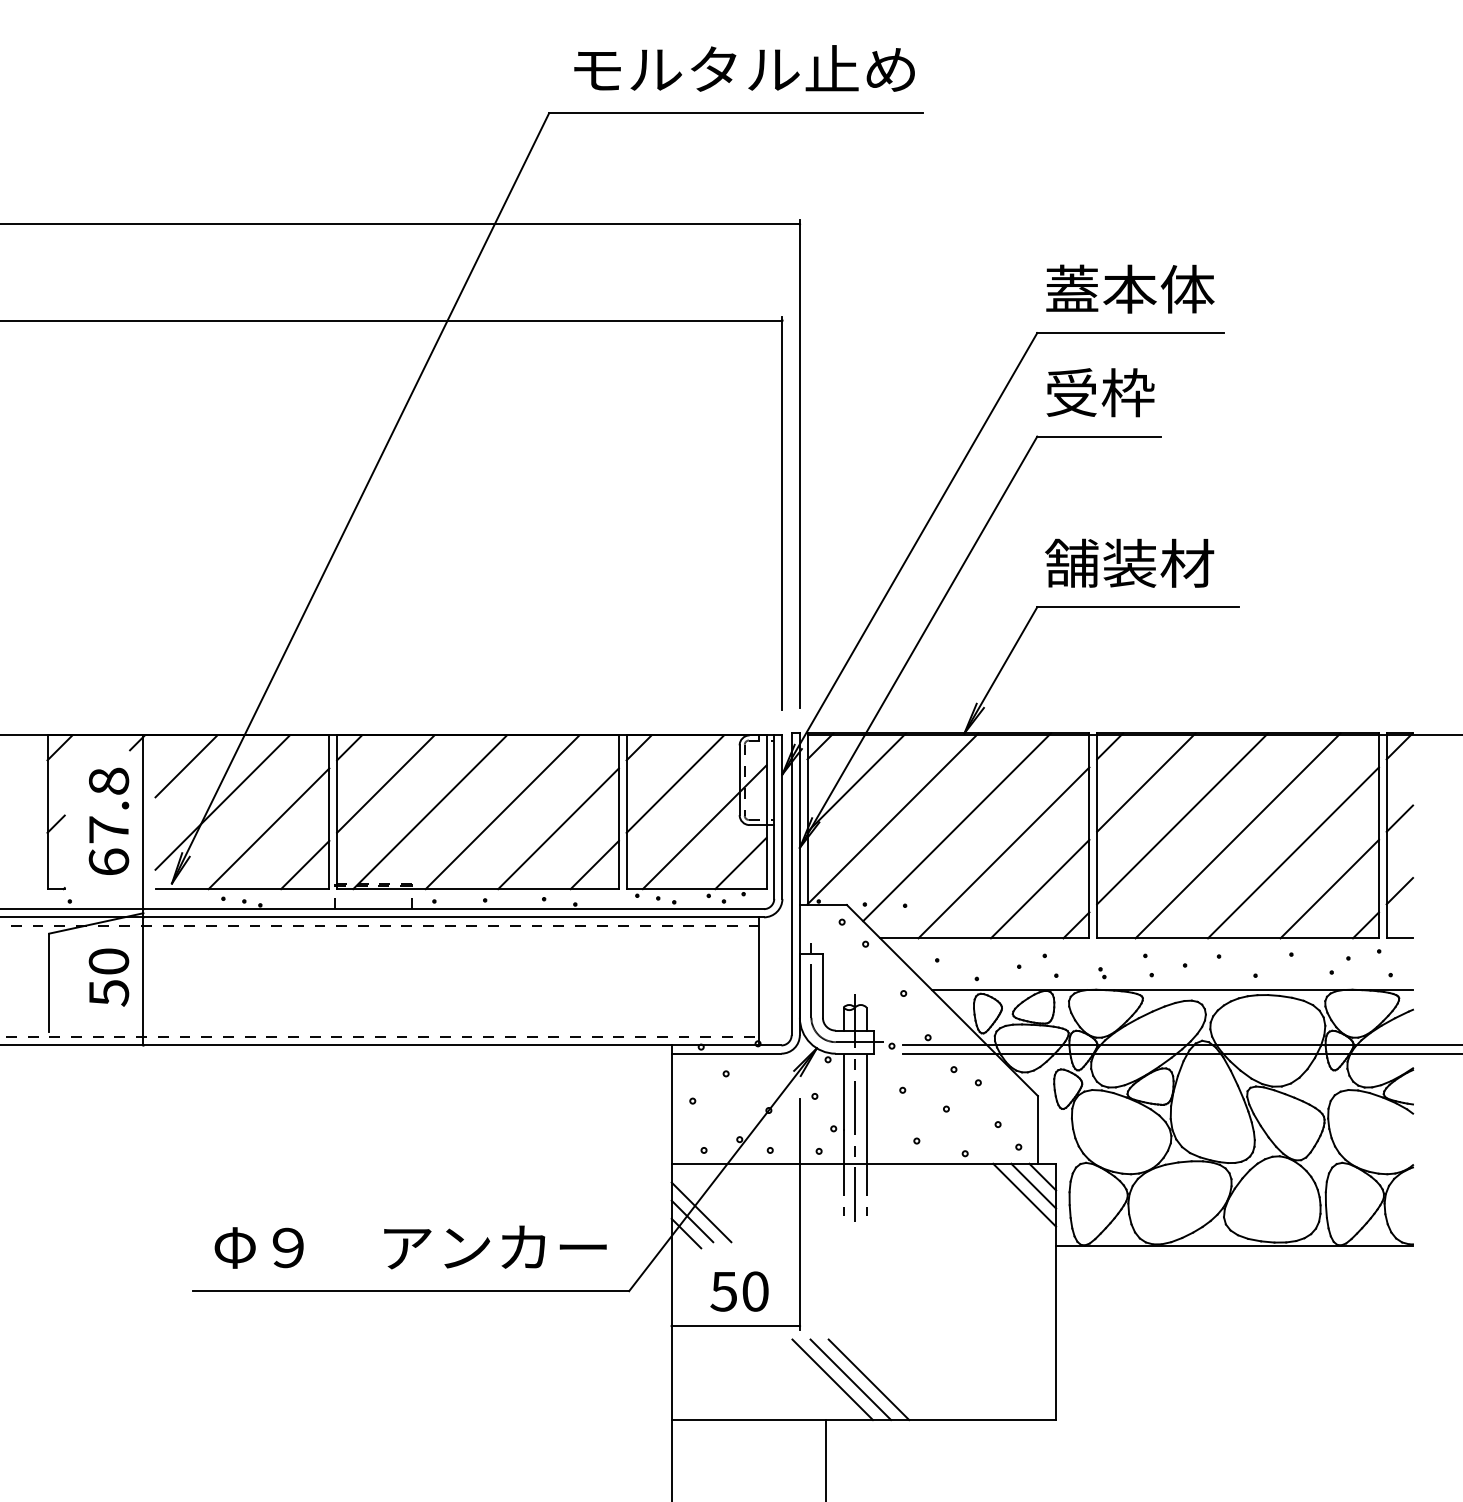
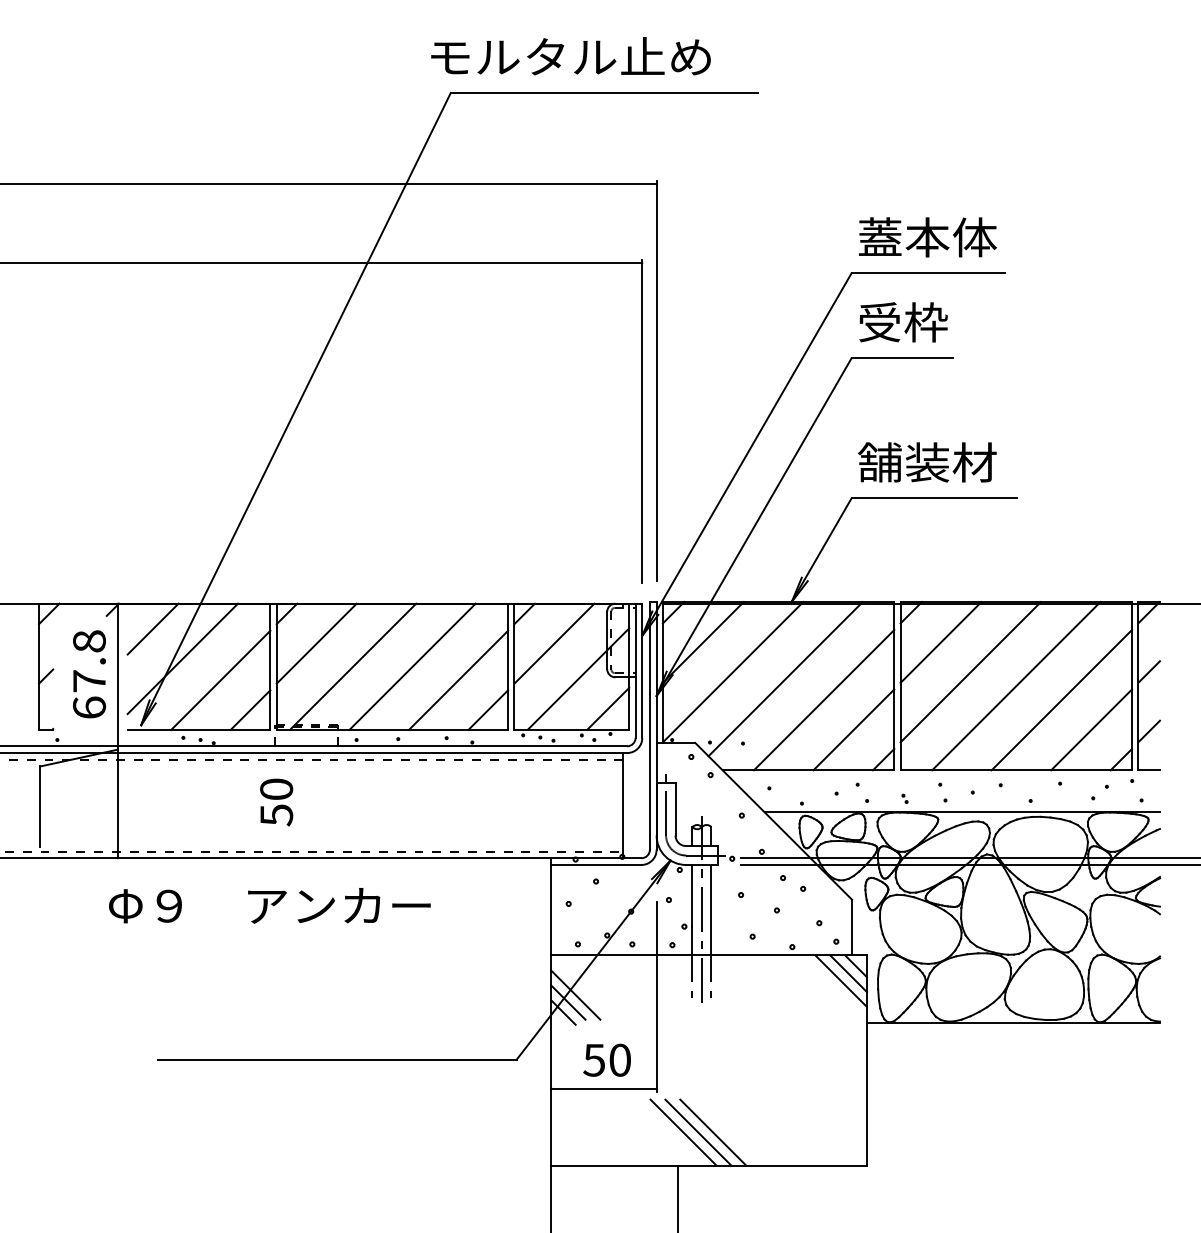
text: (744, 68) -> (570, 56), moved
text: (108, 977) -> (276, 802), moved
text: (410, 1247) -> (269, 905), moved

